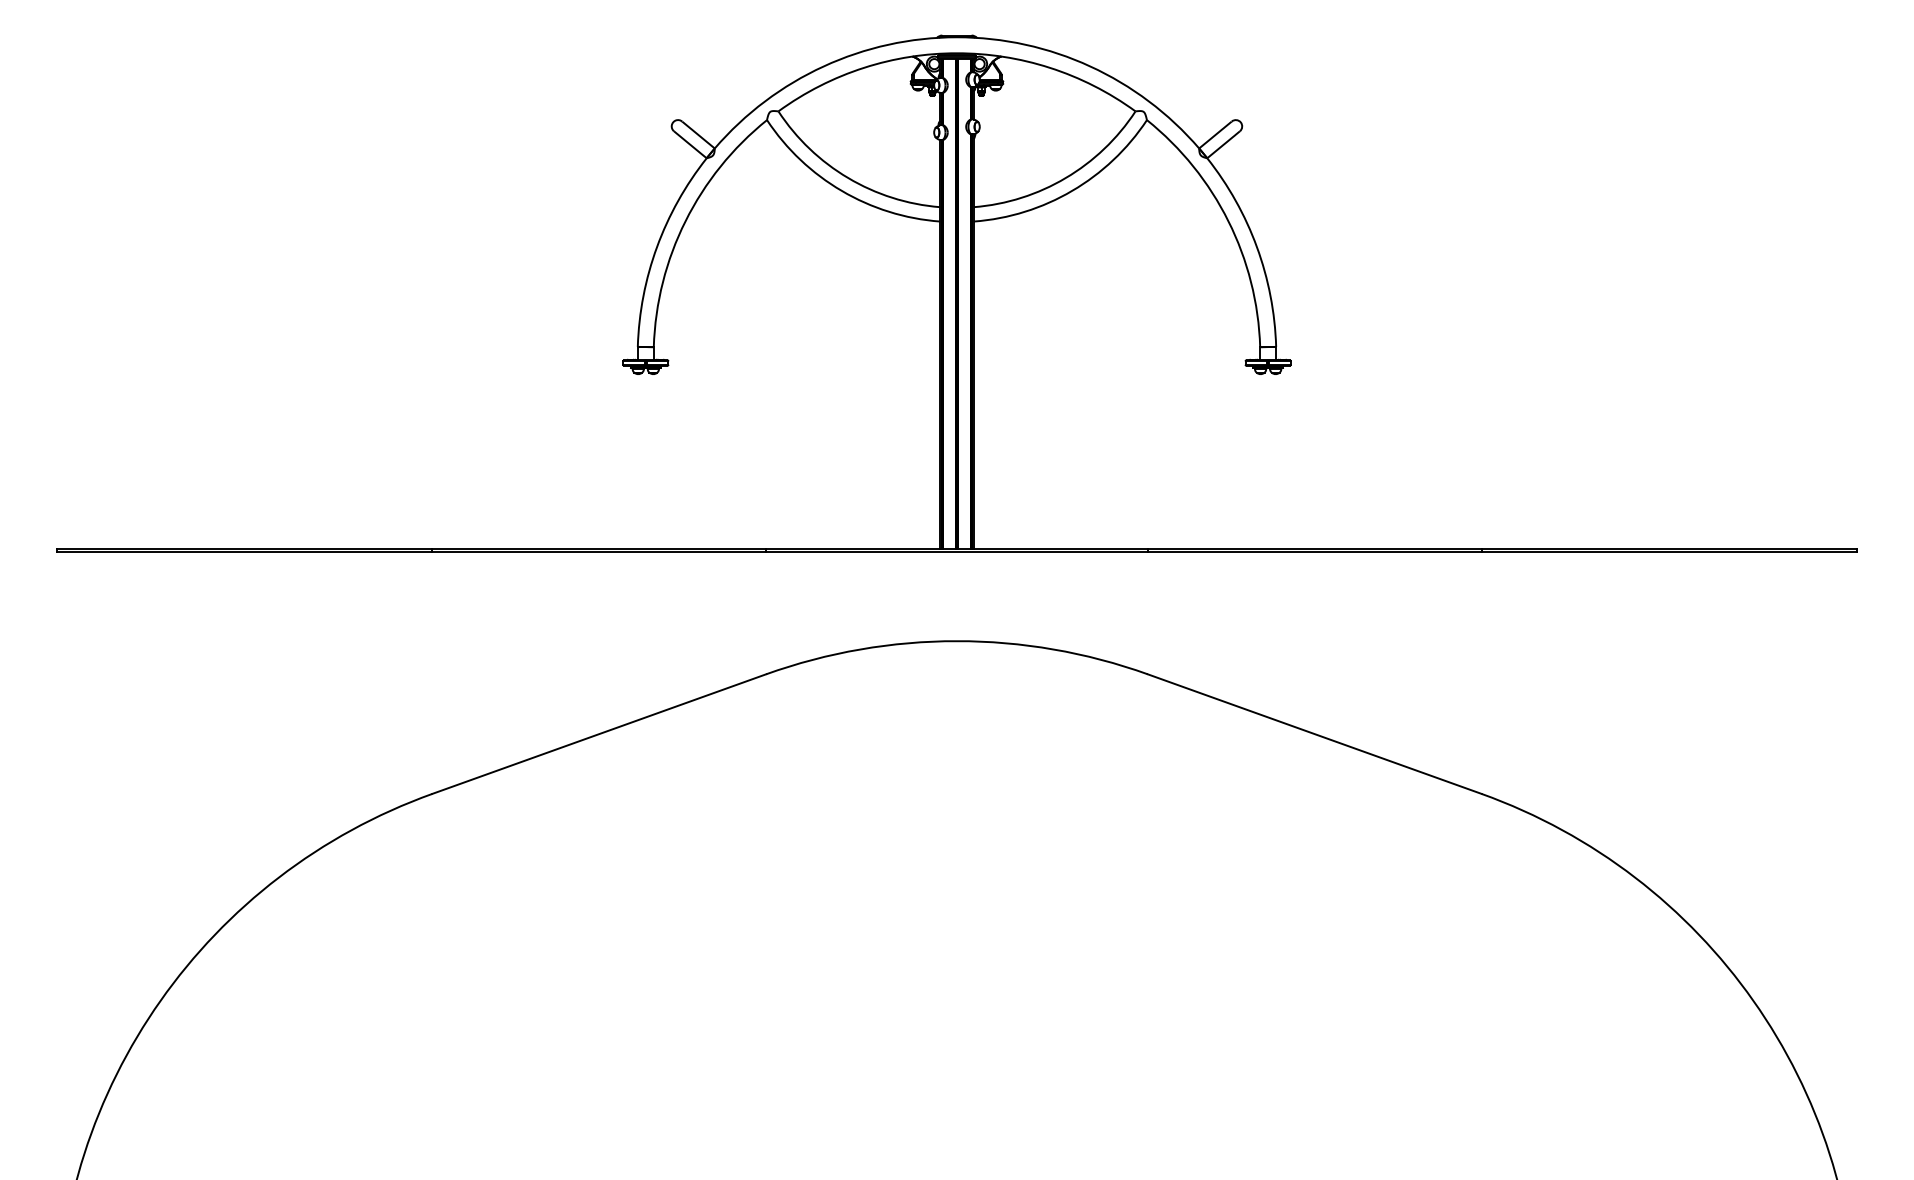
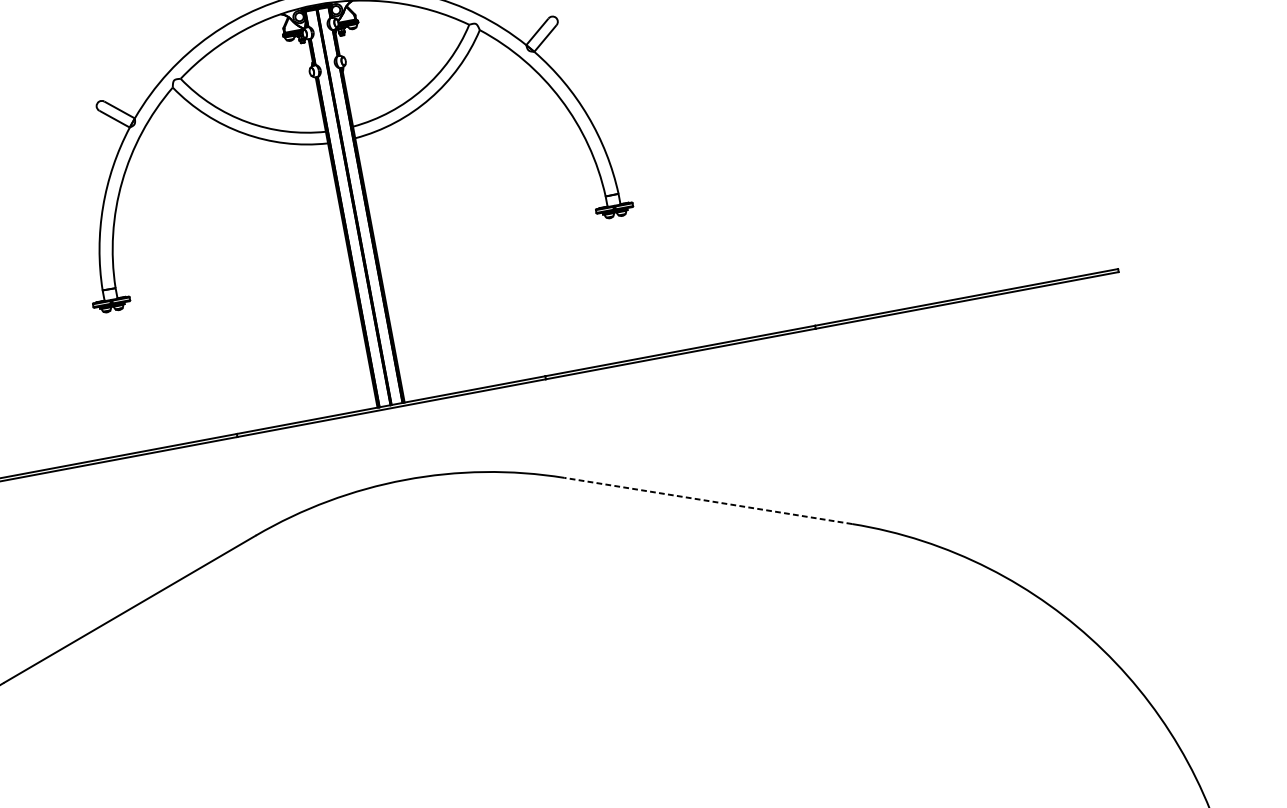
line: (1314, 733) -> (708, 500), solid -> dashed

